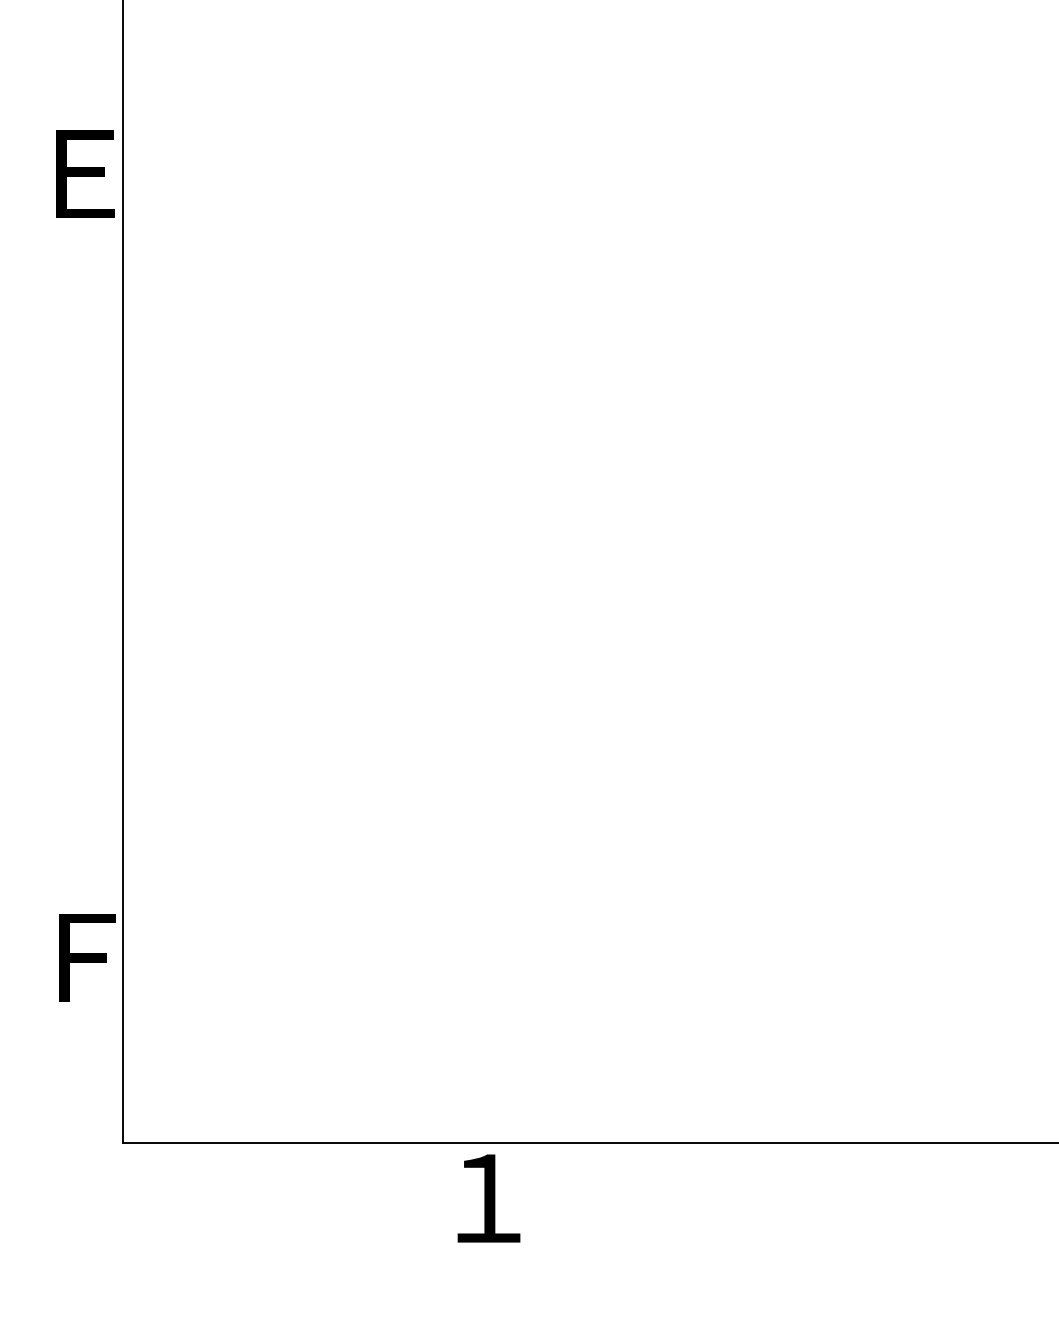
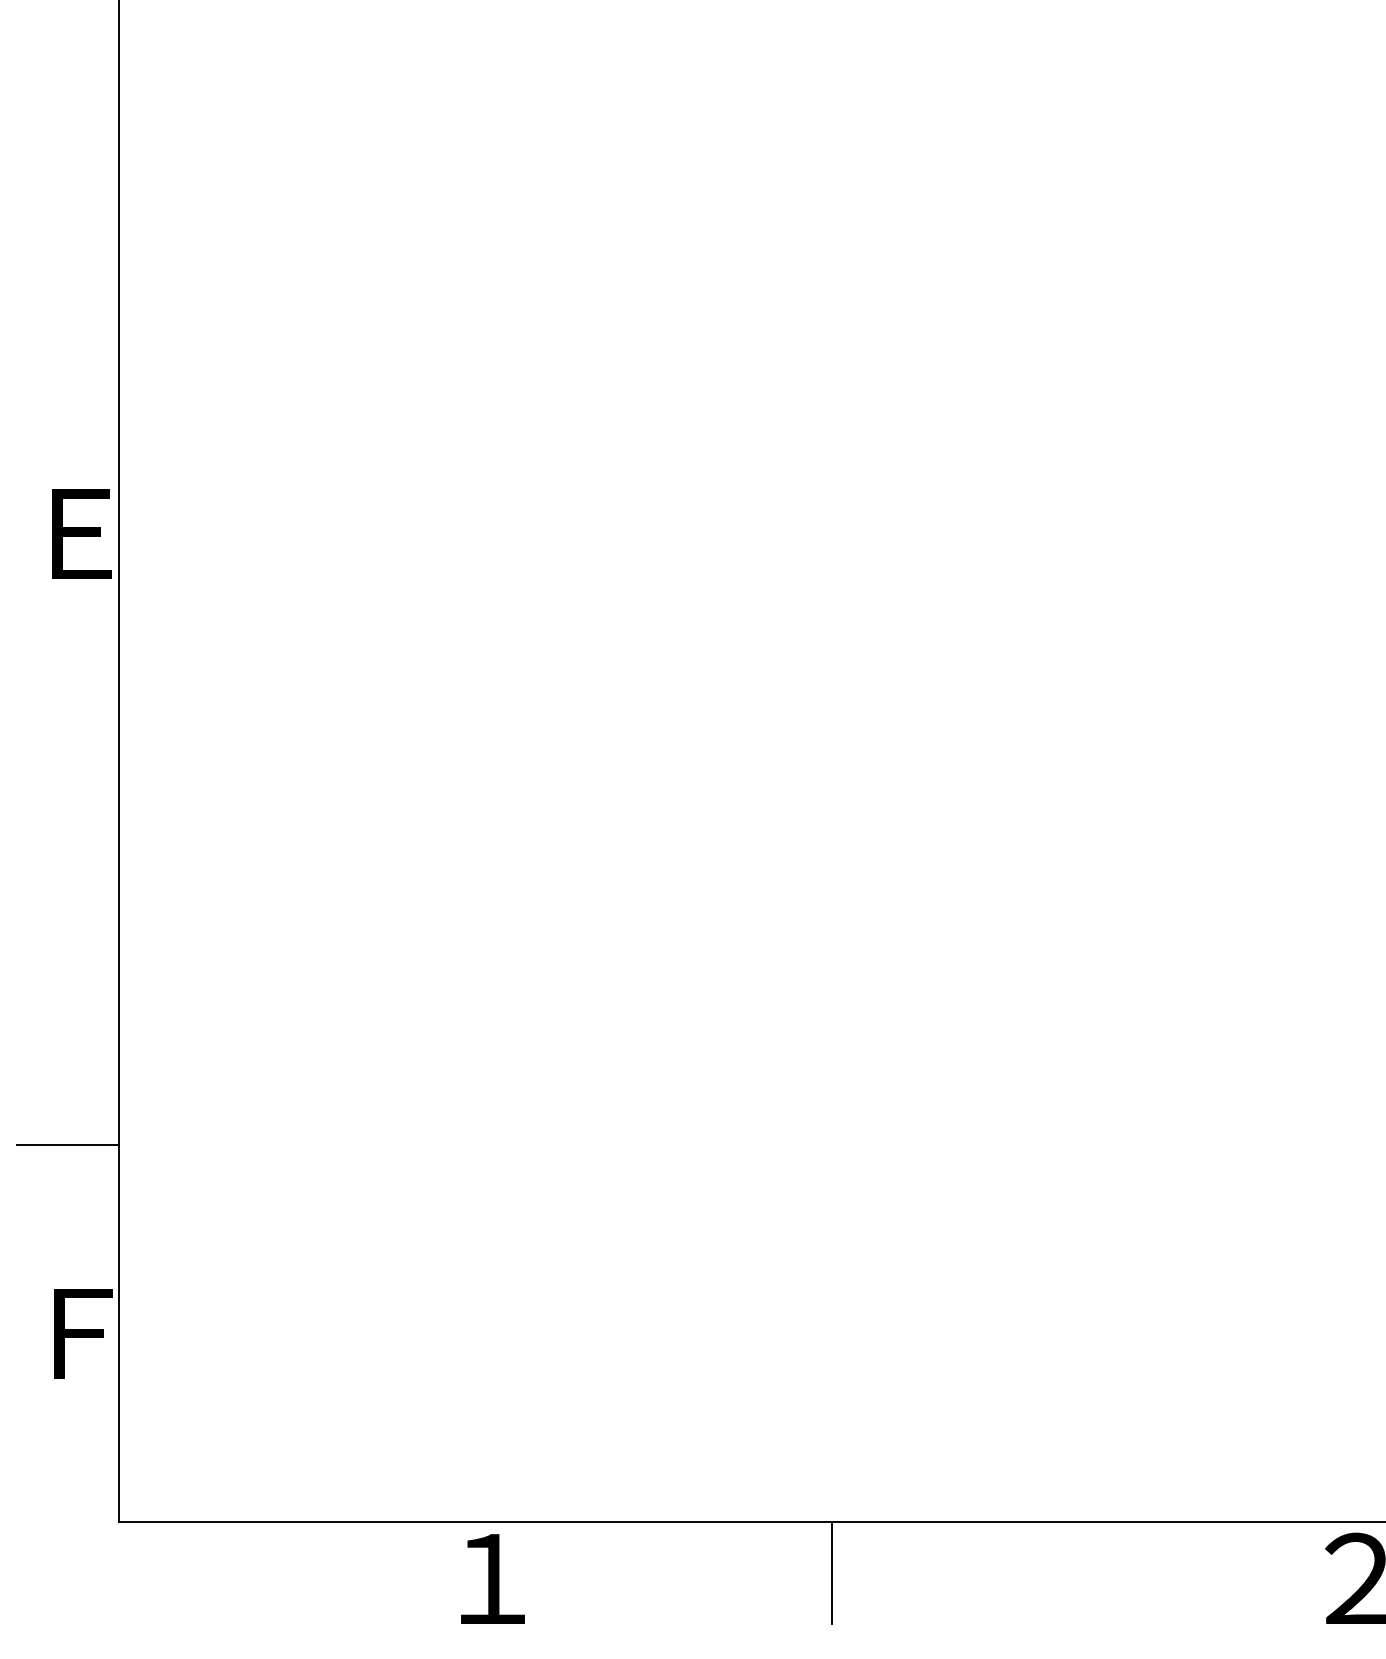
line: (72, 773) -> (68, 1145), added
line: (821, 1193) -> (832, 1573), added

